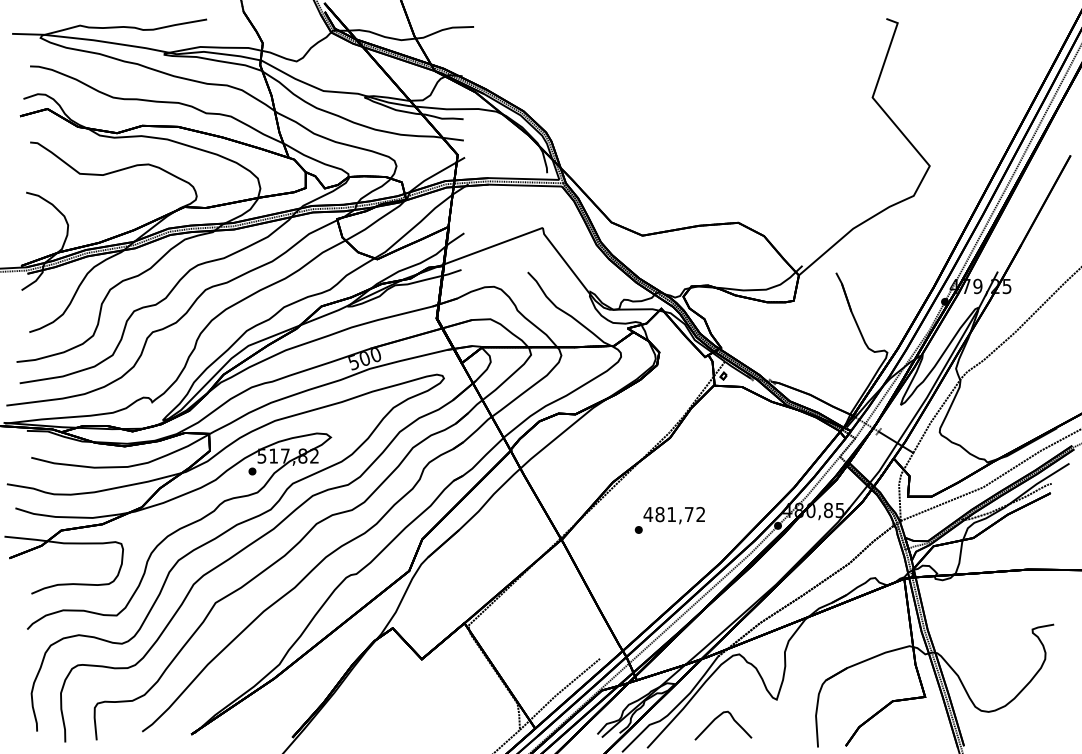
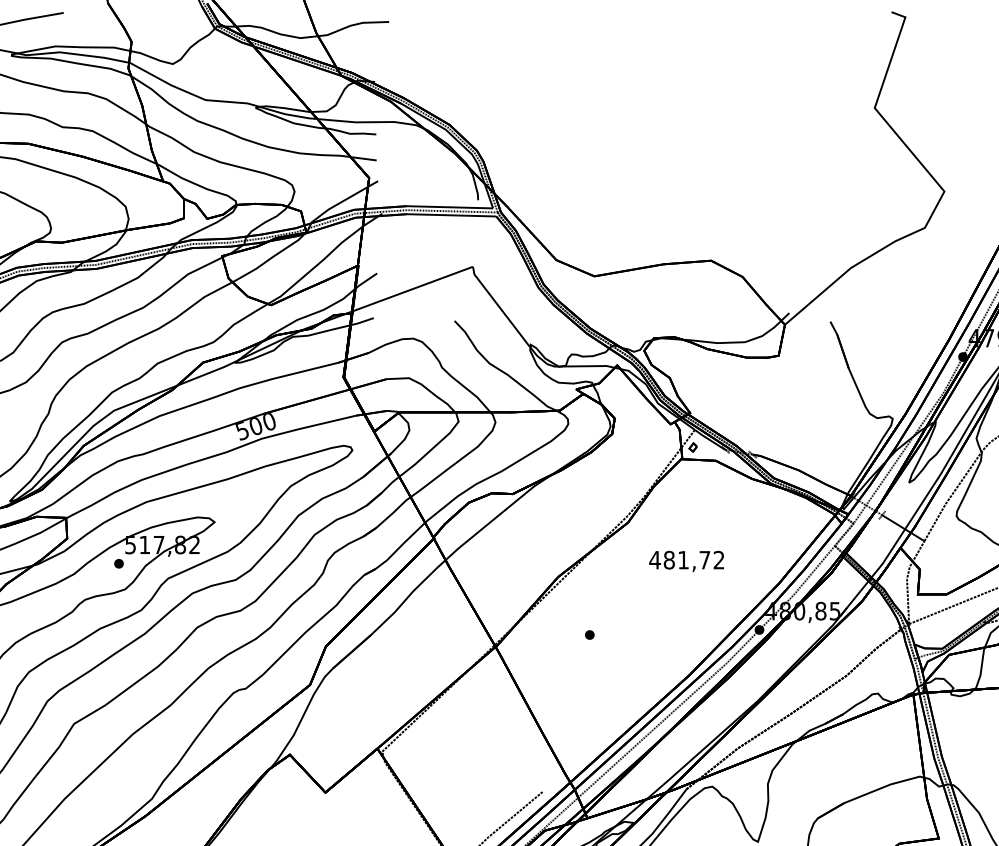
text: (673, 515) -> (685, 561), moved

